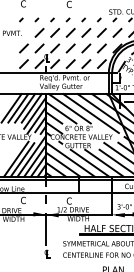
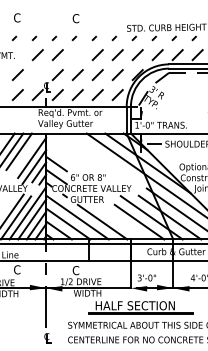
line: (70, 33) -> (77, 55), removed
line: (39, 48) -> (37, 74), removed
line: (31, 108) -> (27, 151), removed
line: (69, 108) -> (76, 152), removed
line: (61, 112) -> (65, 157), removed
line: (90, 113) -> (103, 158), removed
line: (104, 162) -> (120, 221), removed

